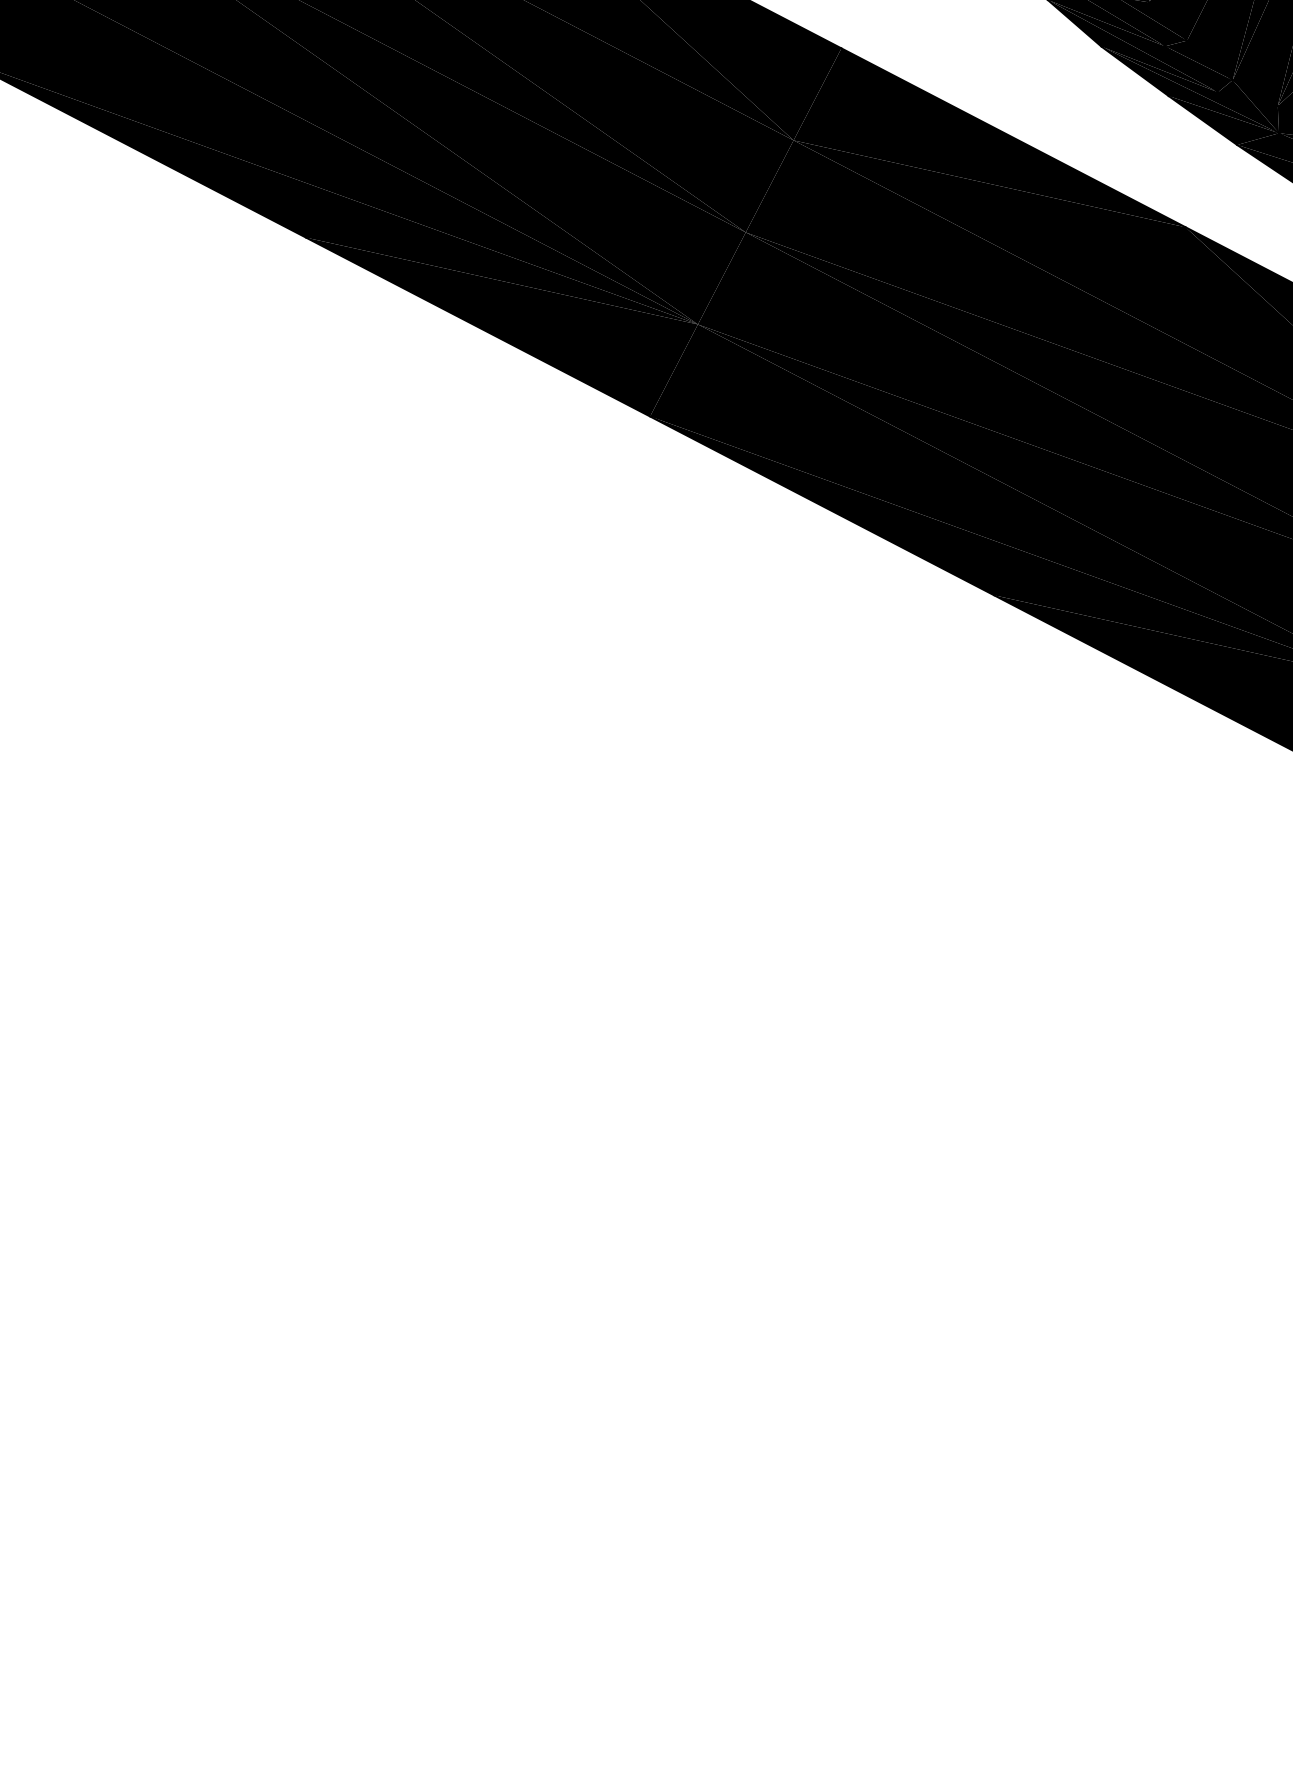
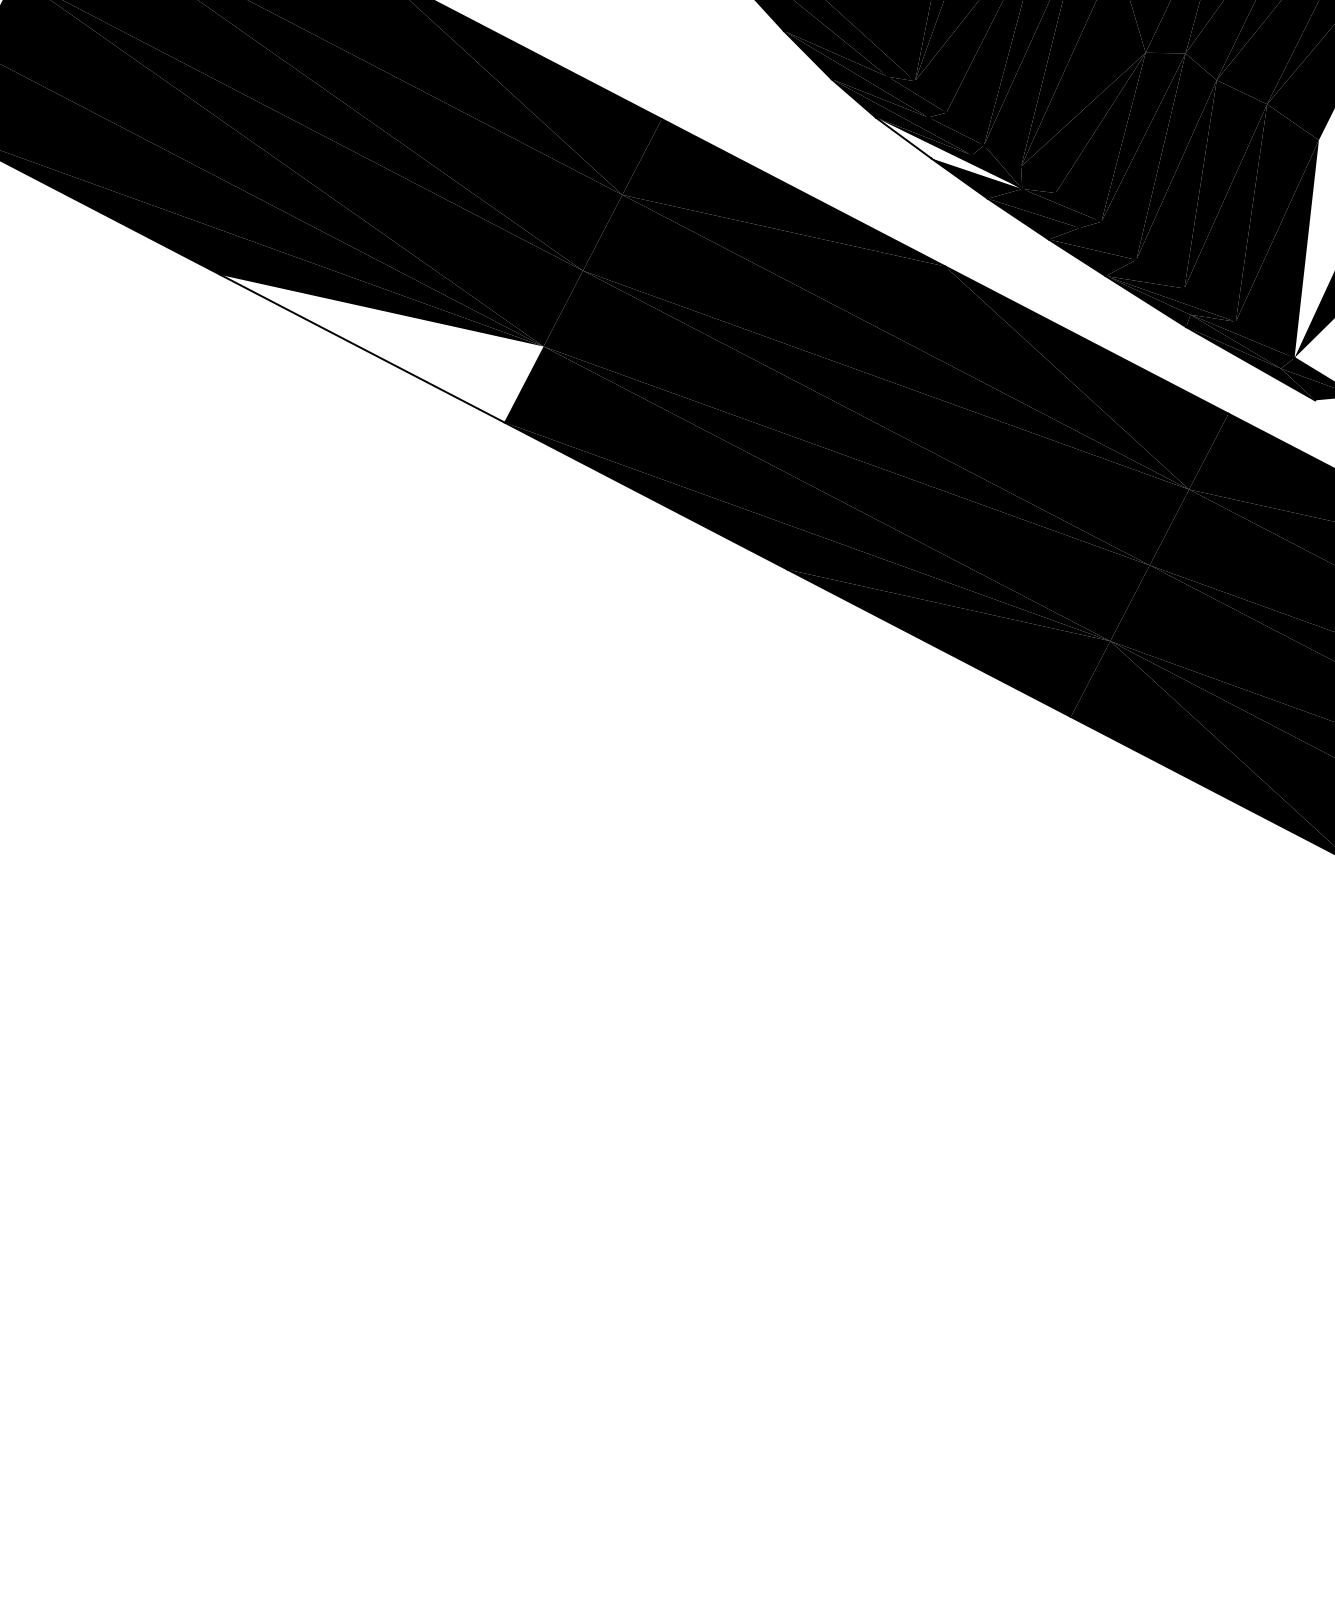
fill: (1189, 90) -> (948, 153), removed
fill: (501, 326) -> (381, 348), removed

